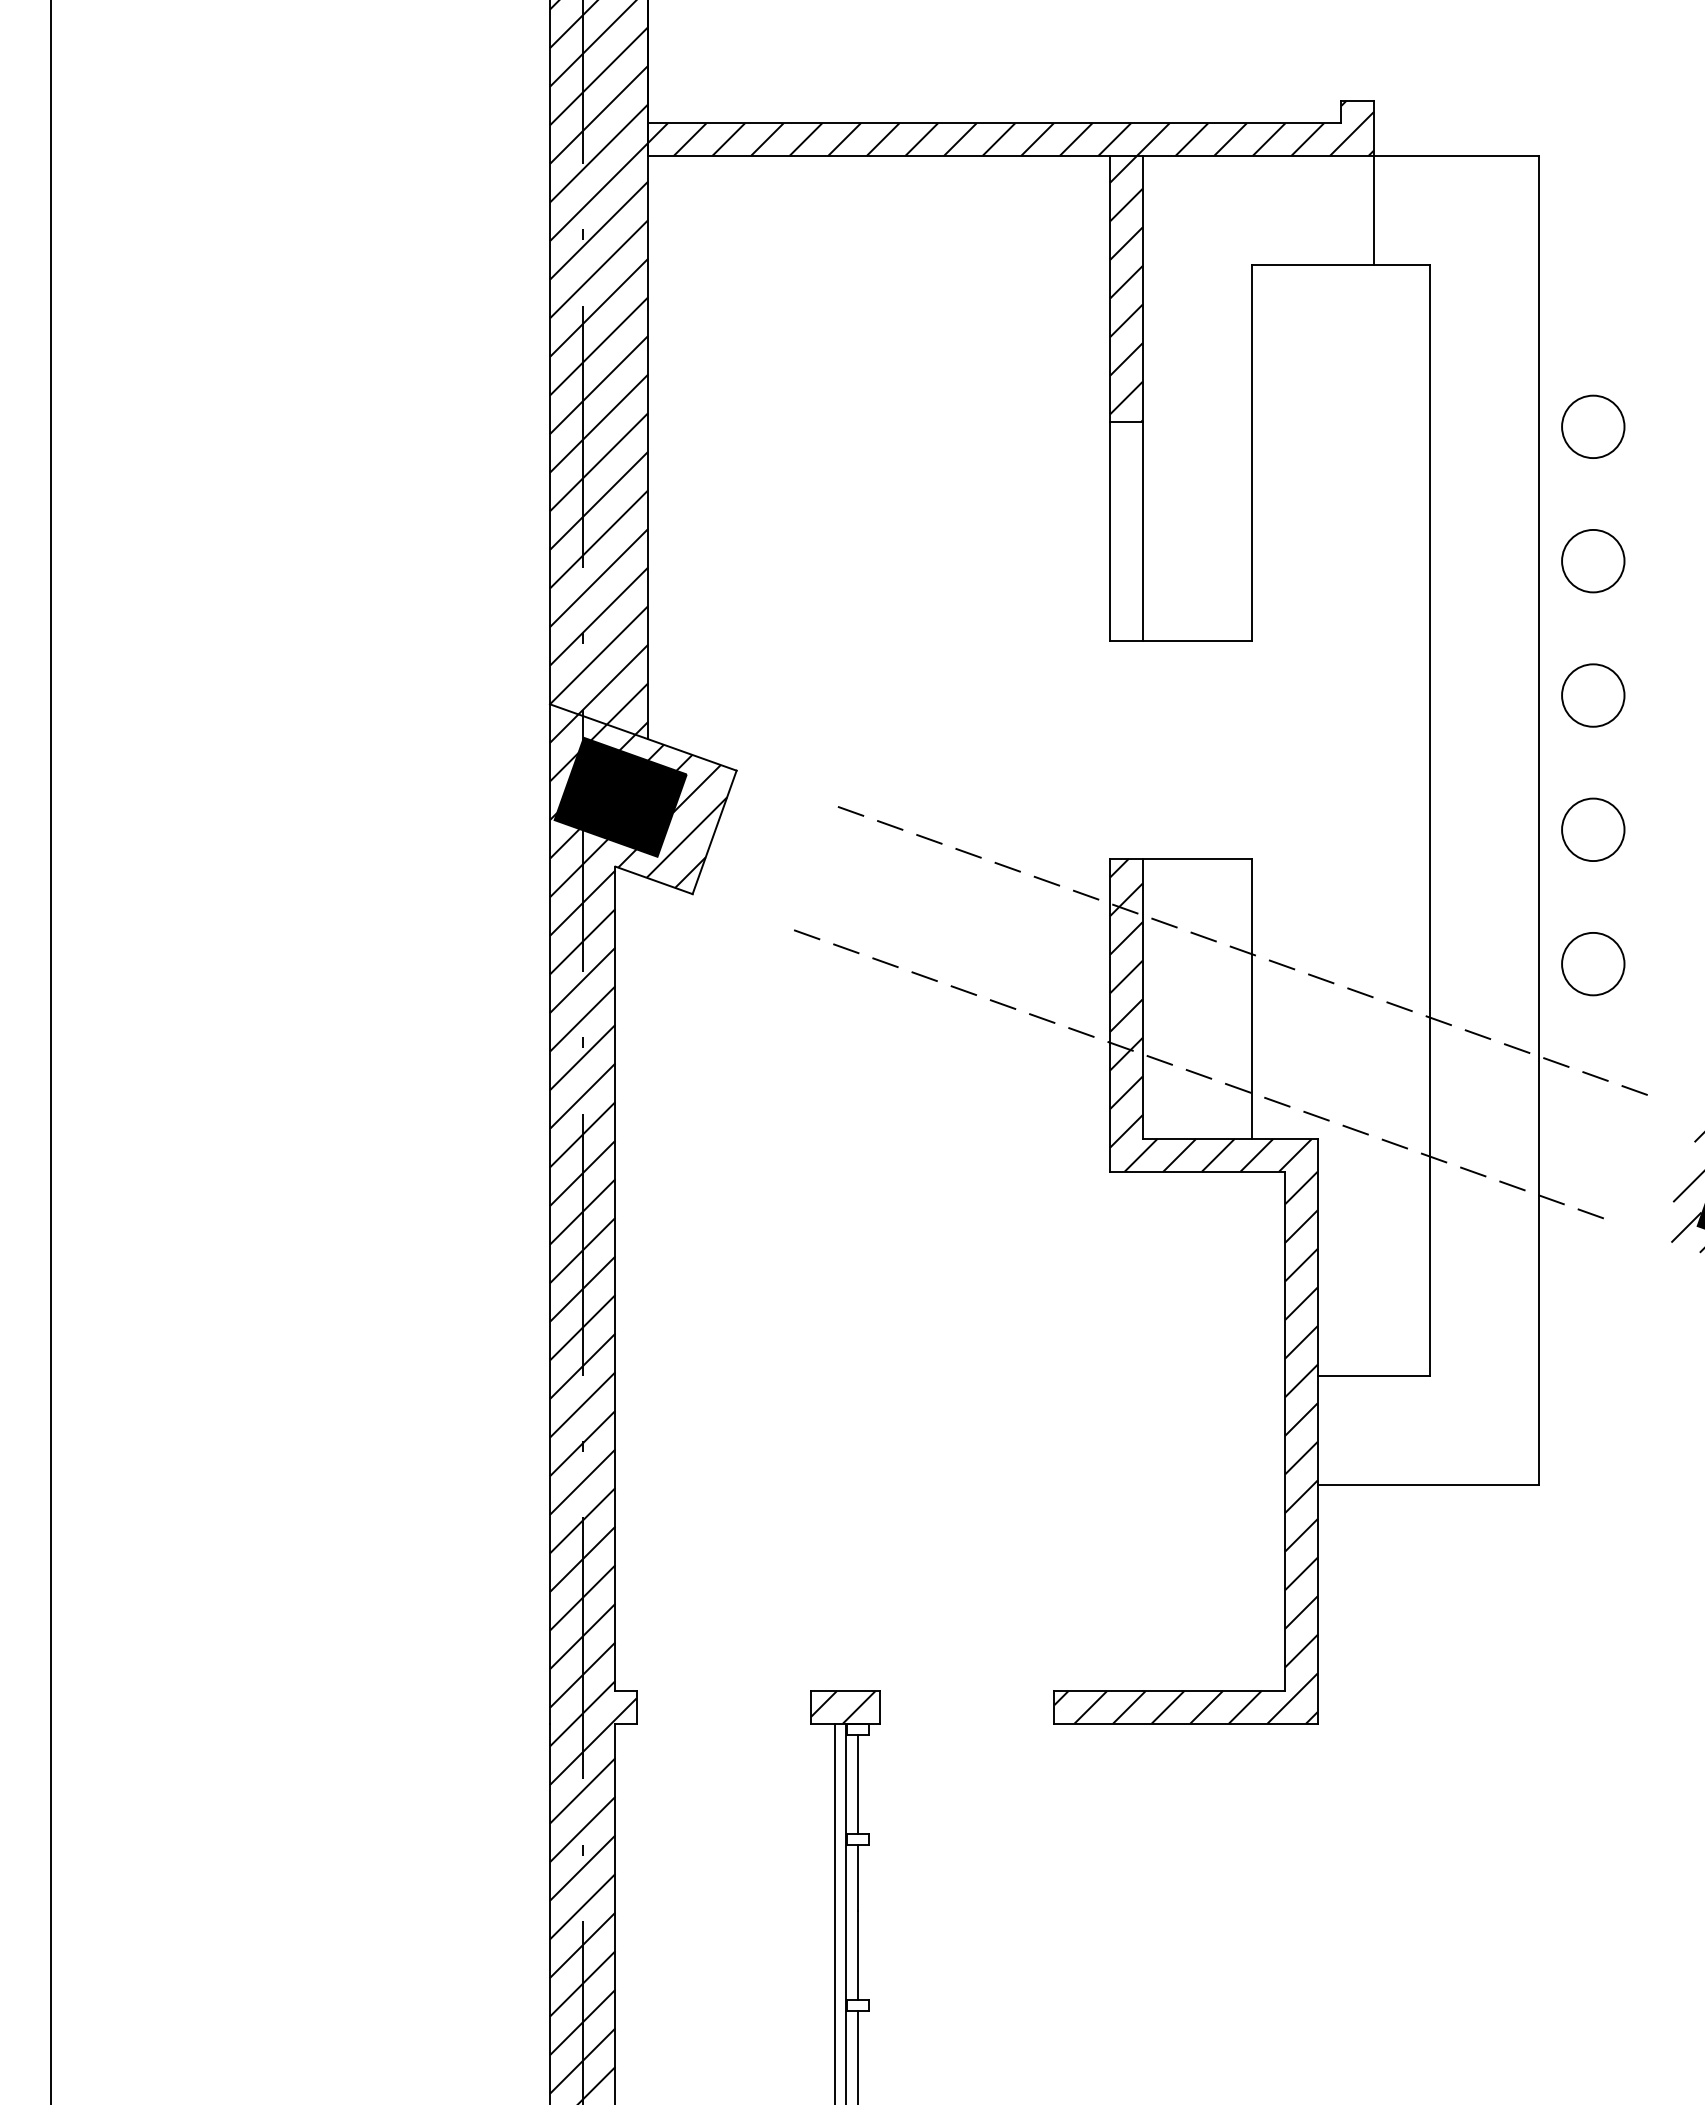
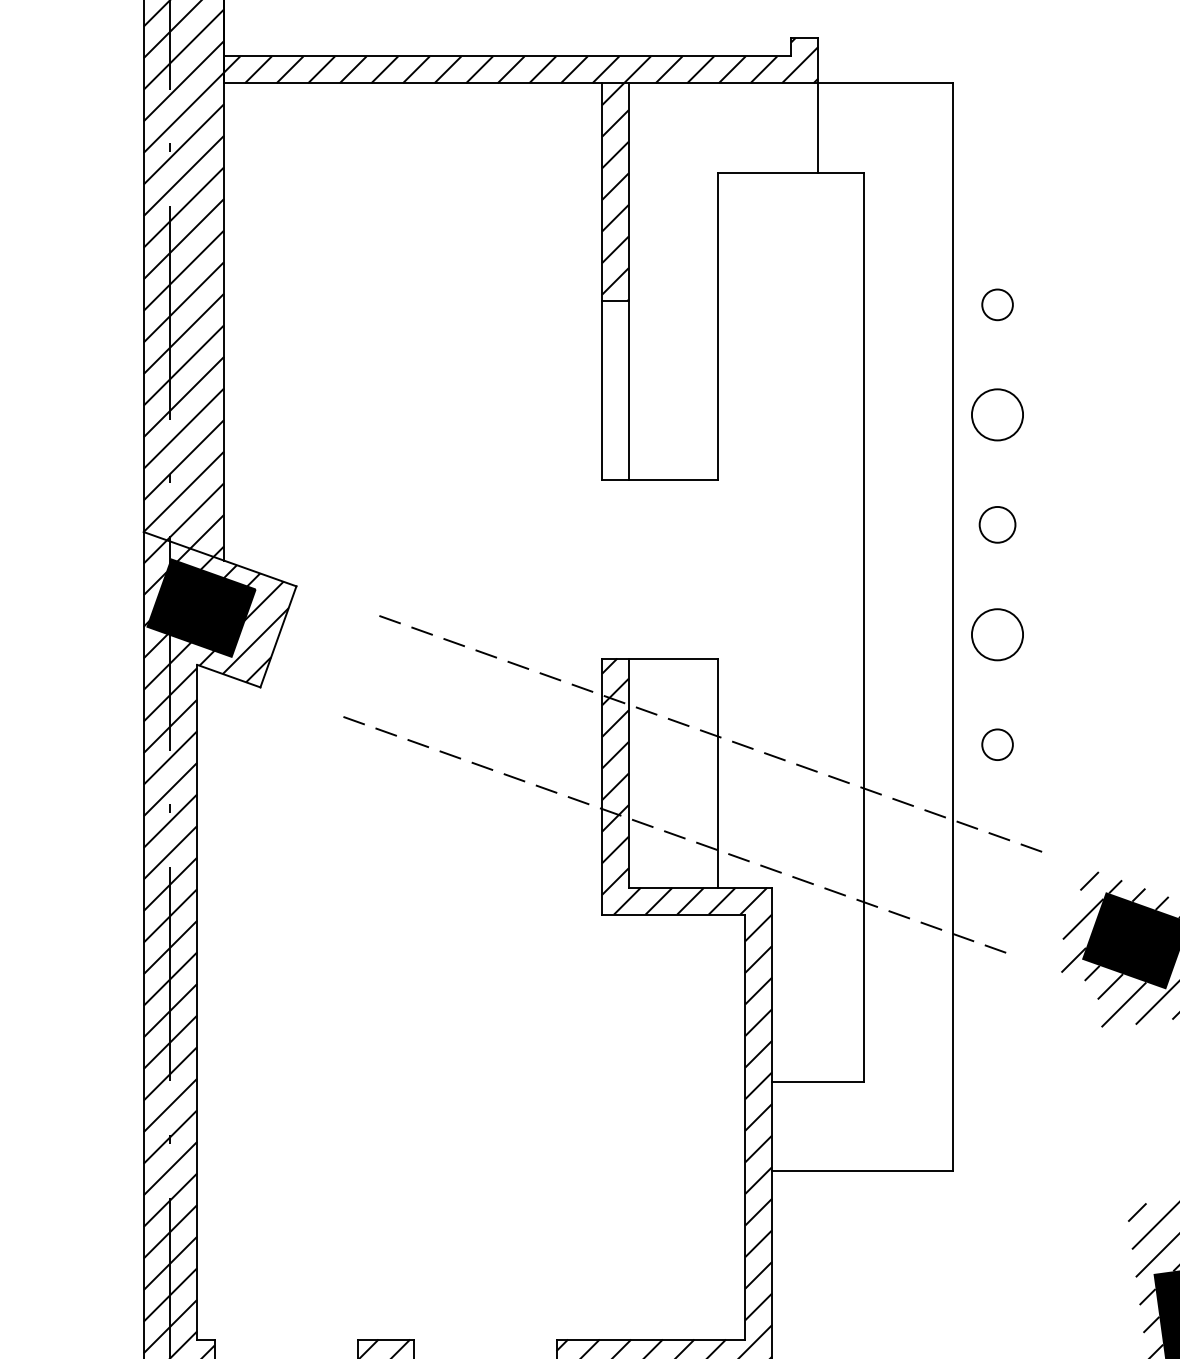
circle: (1593, 426) -> (997, 304), size x0.6
circle: (1593, 695) -> (997, 524), size x0.7
circle: (1593, 964) -> (997, 744), size x0.6

